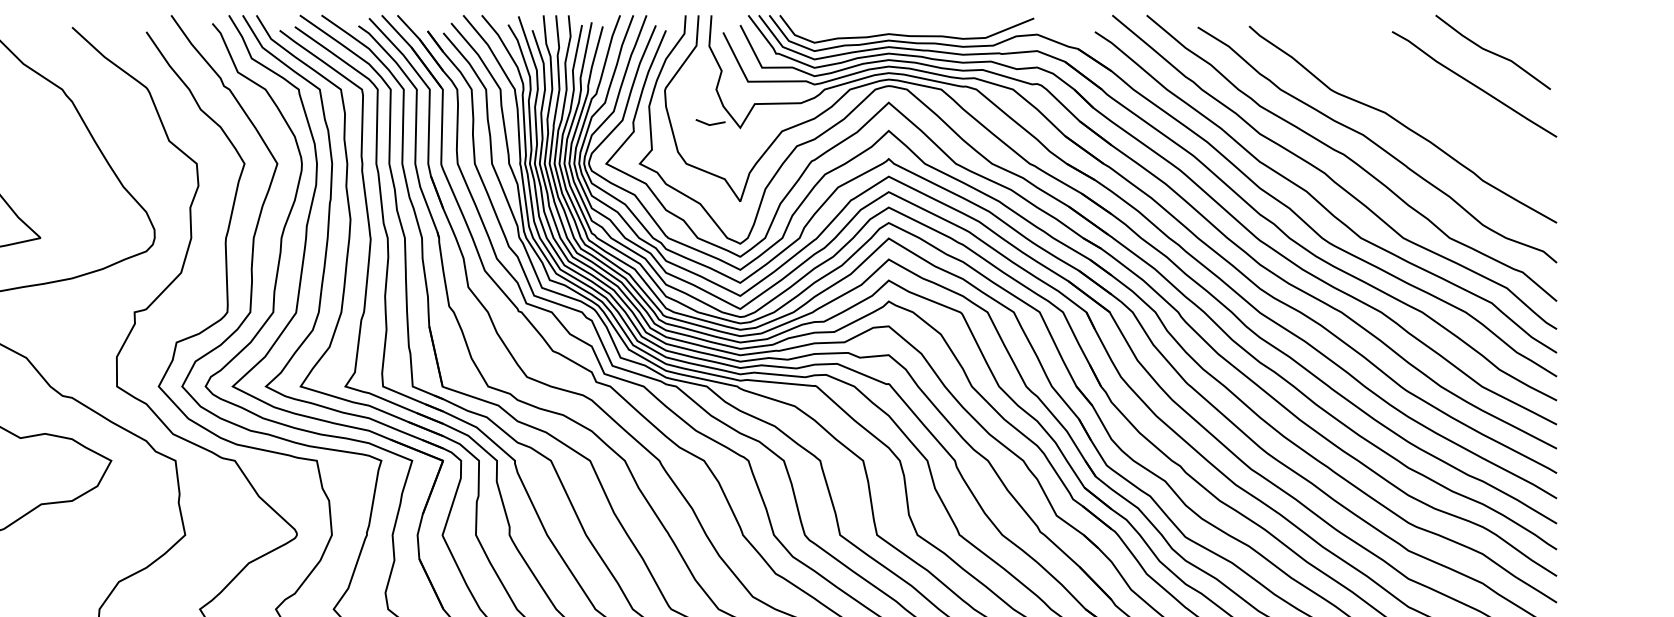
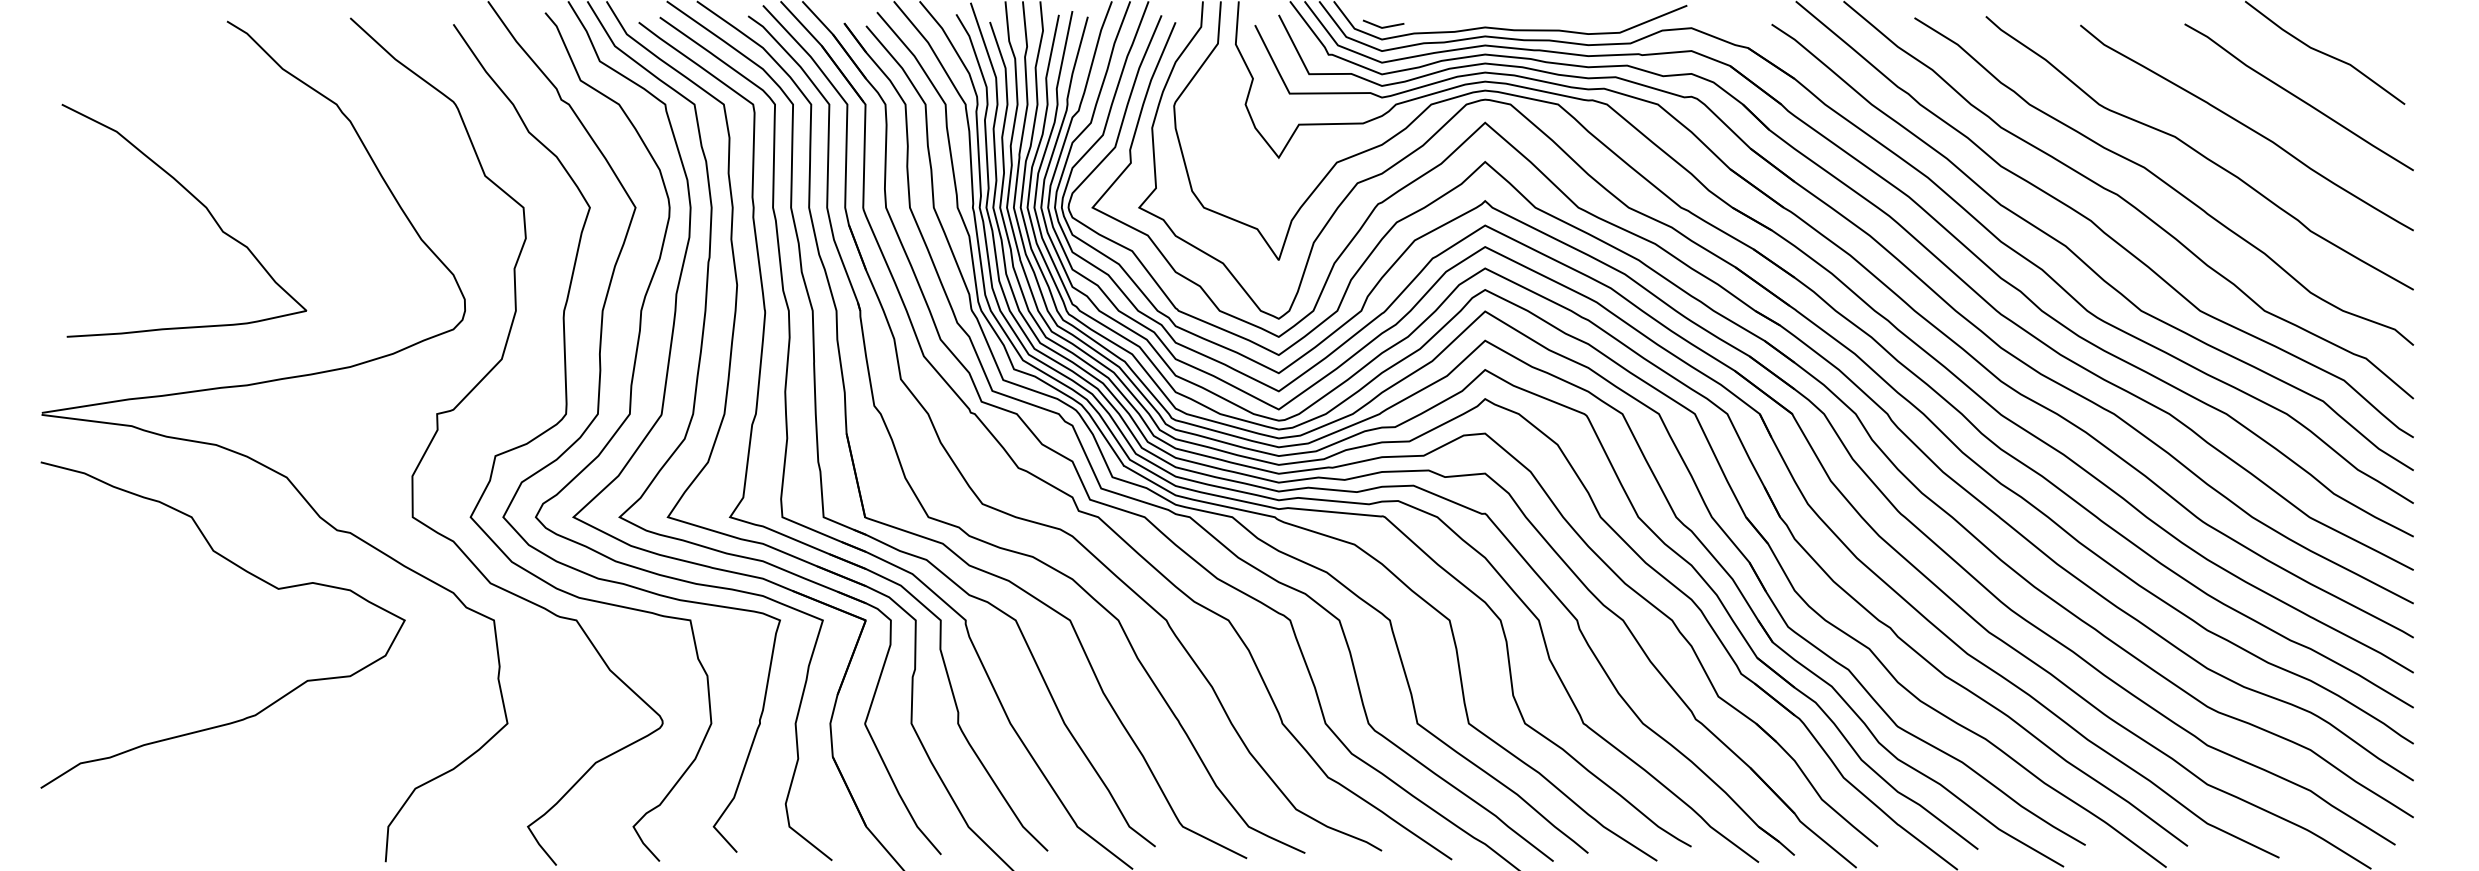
curve: (1436, 106) -> (2246, 127), added
line: (710, 124) -> (1383, 26), moved

